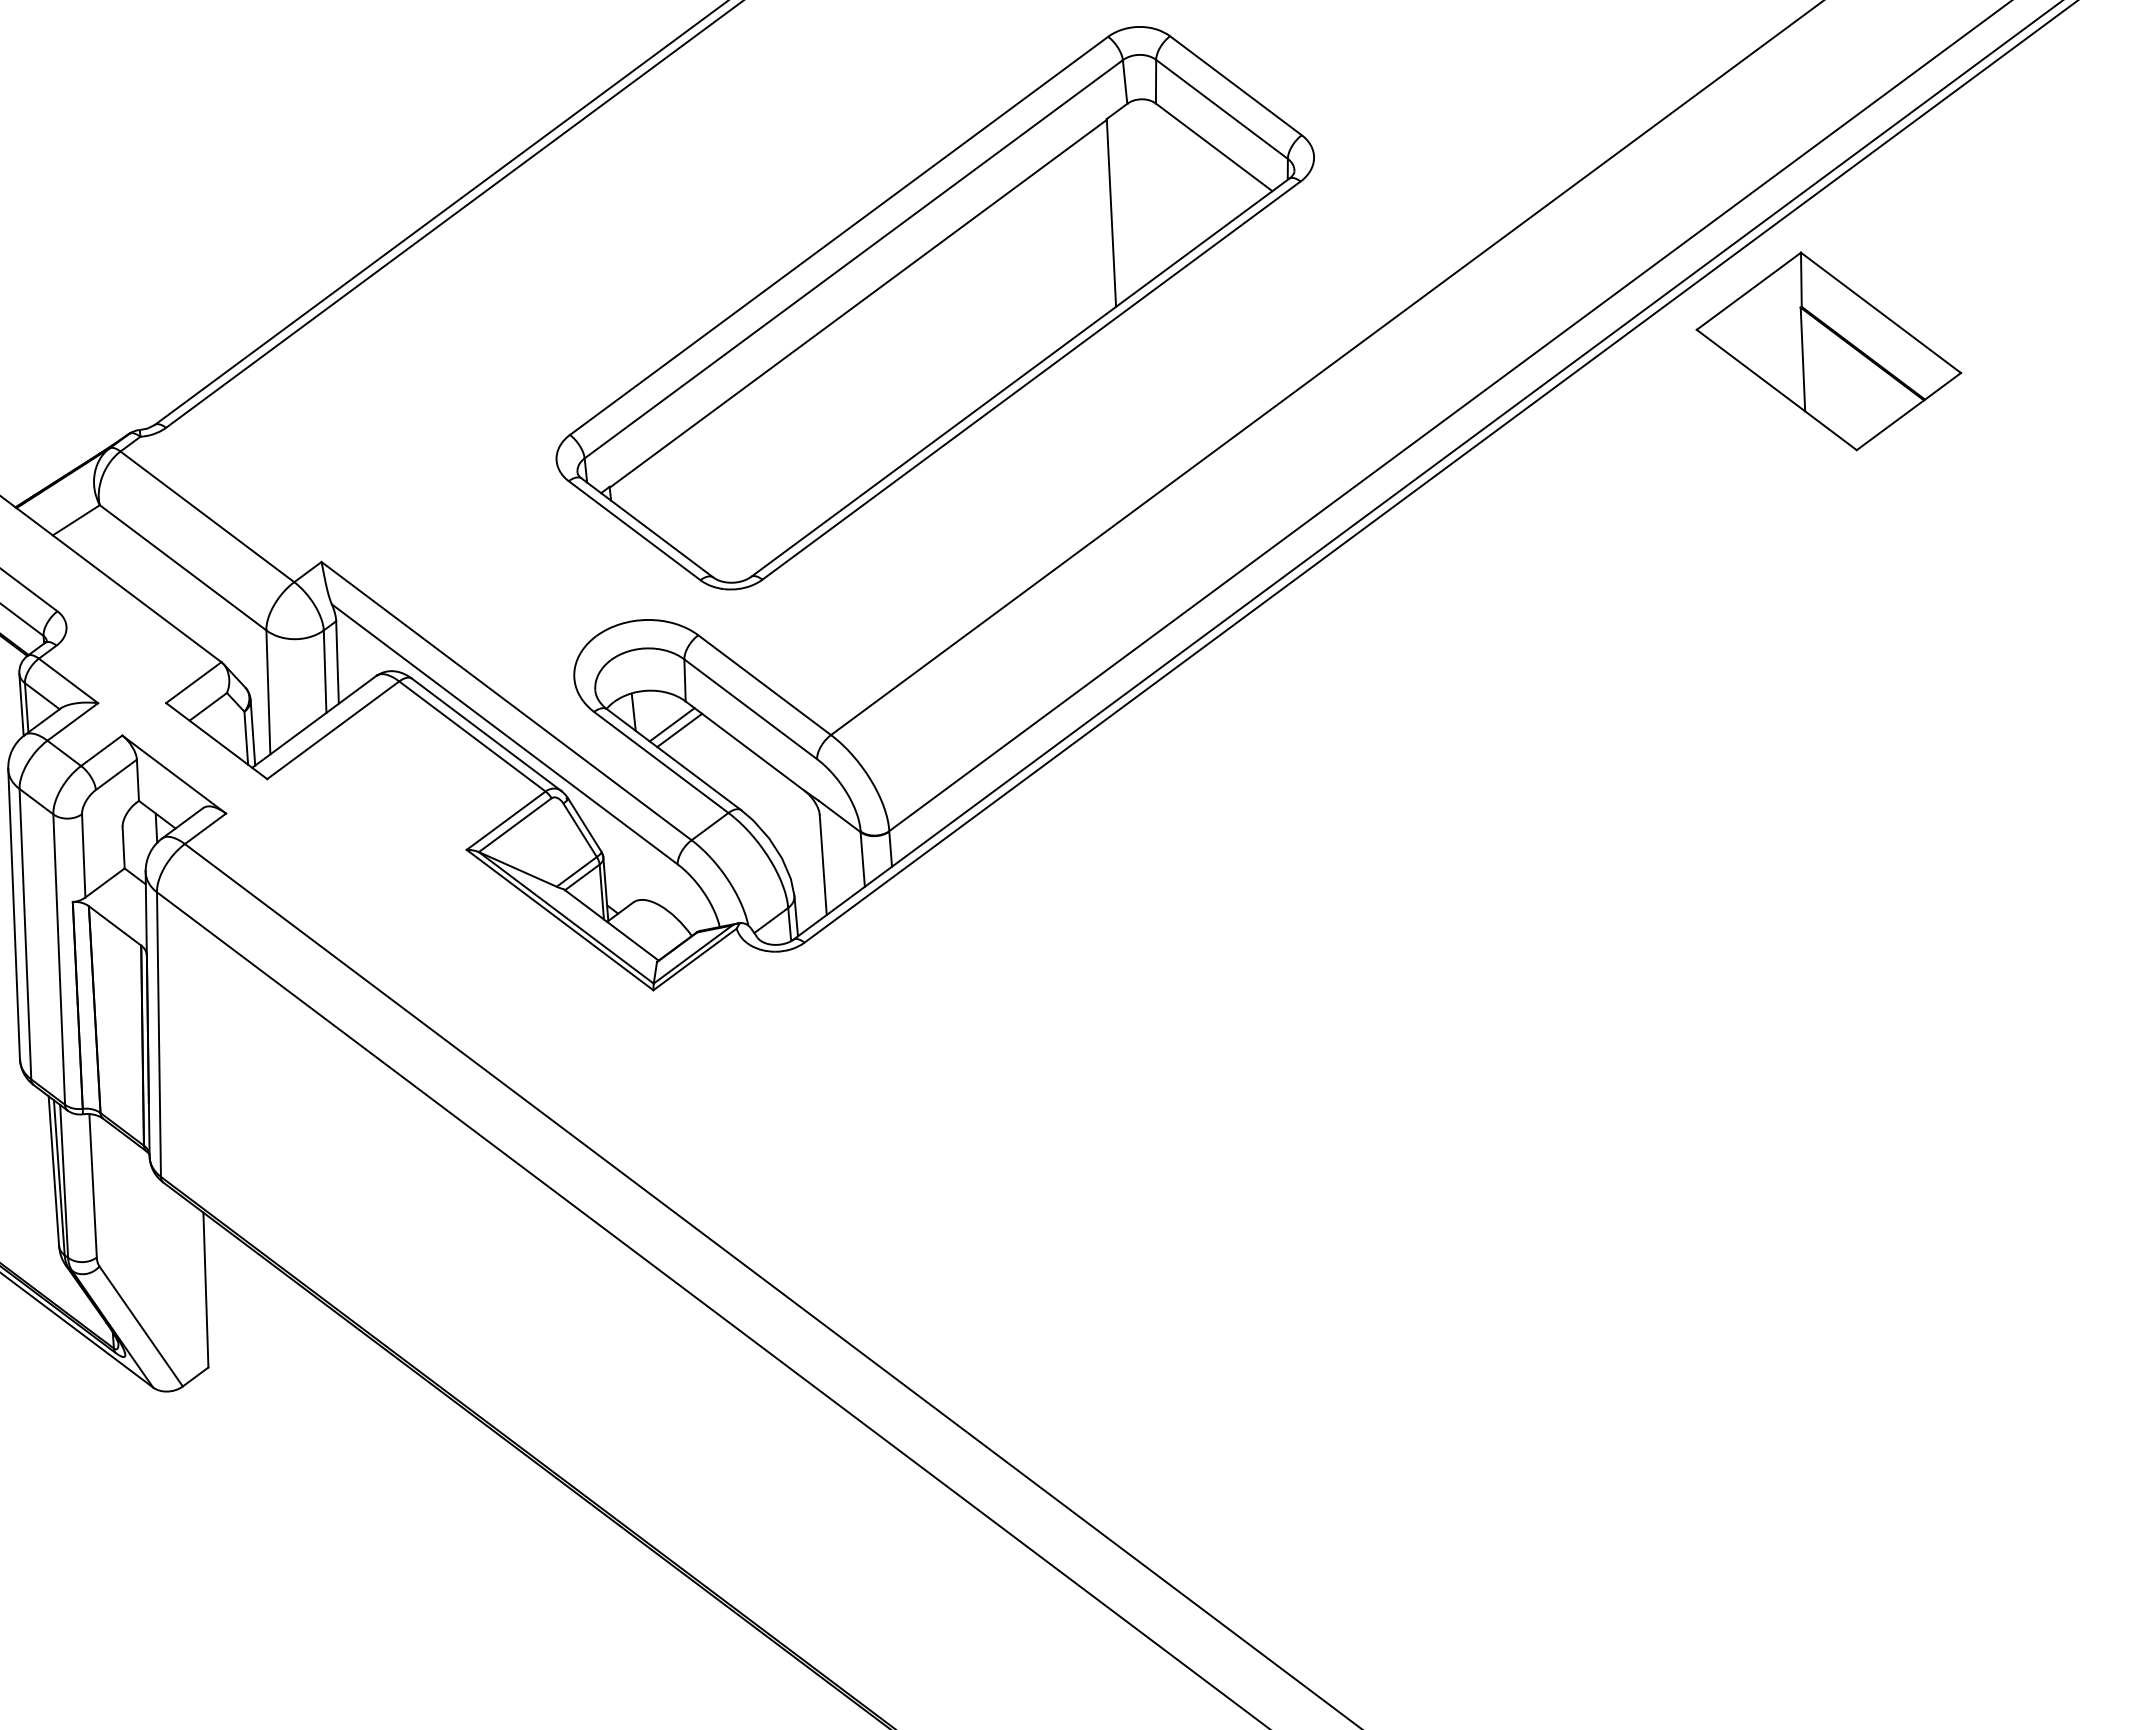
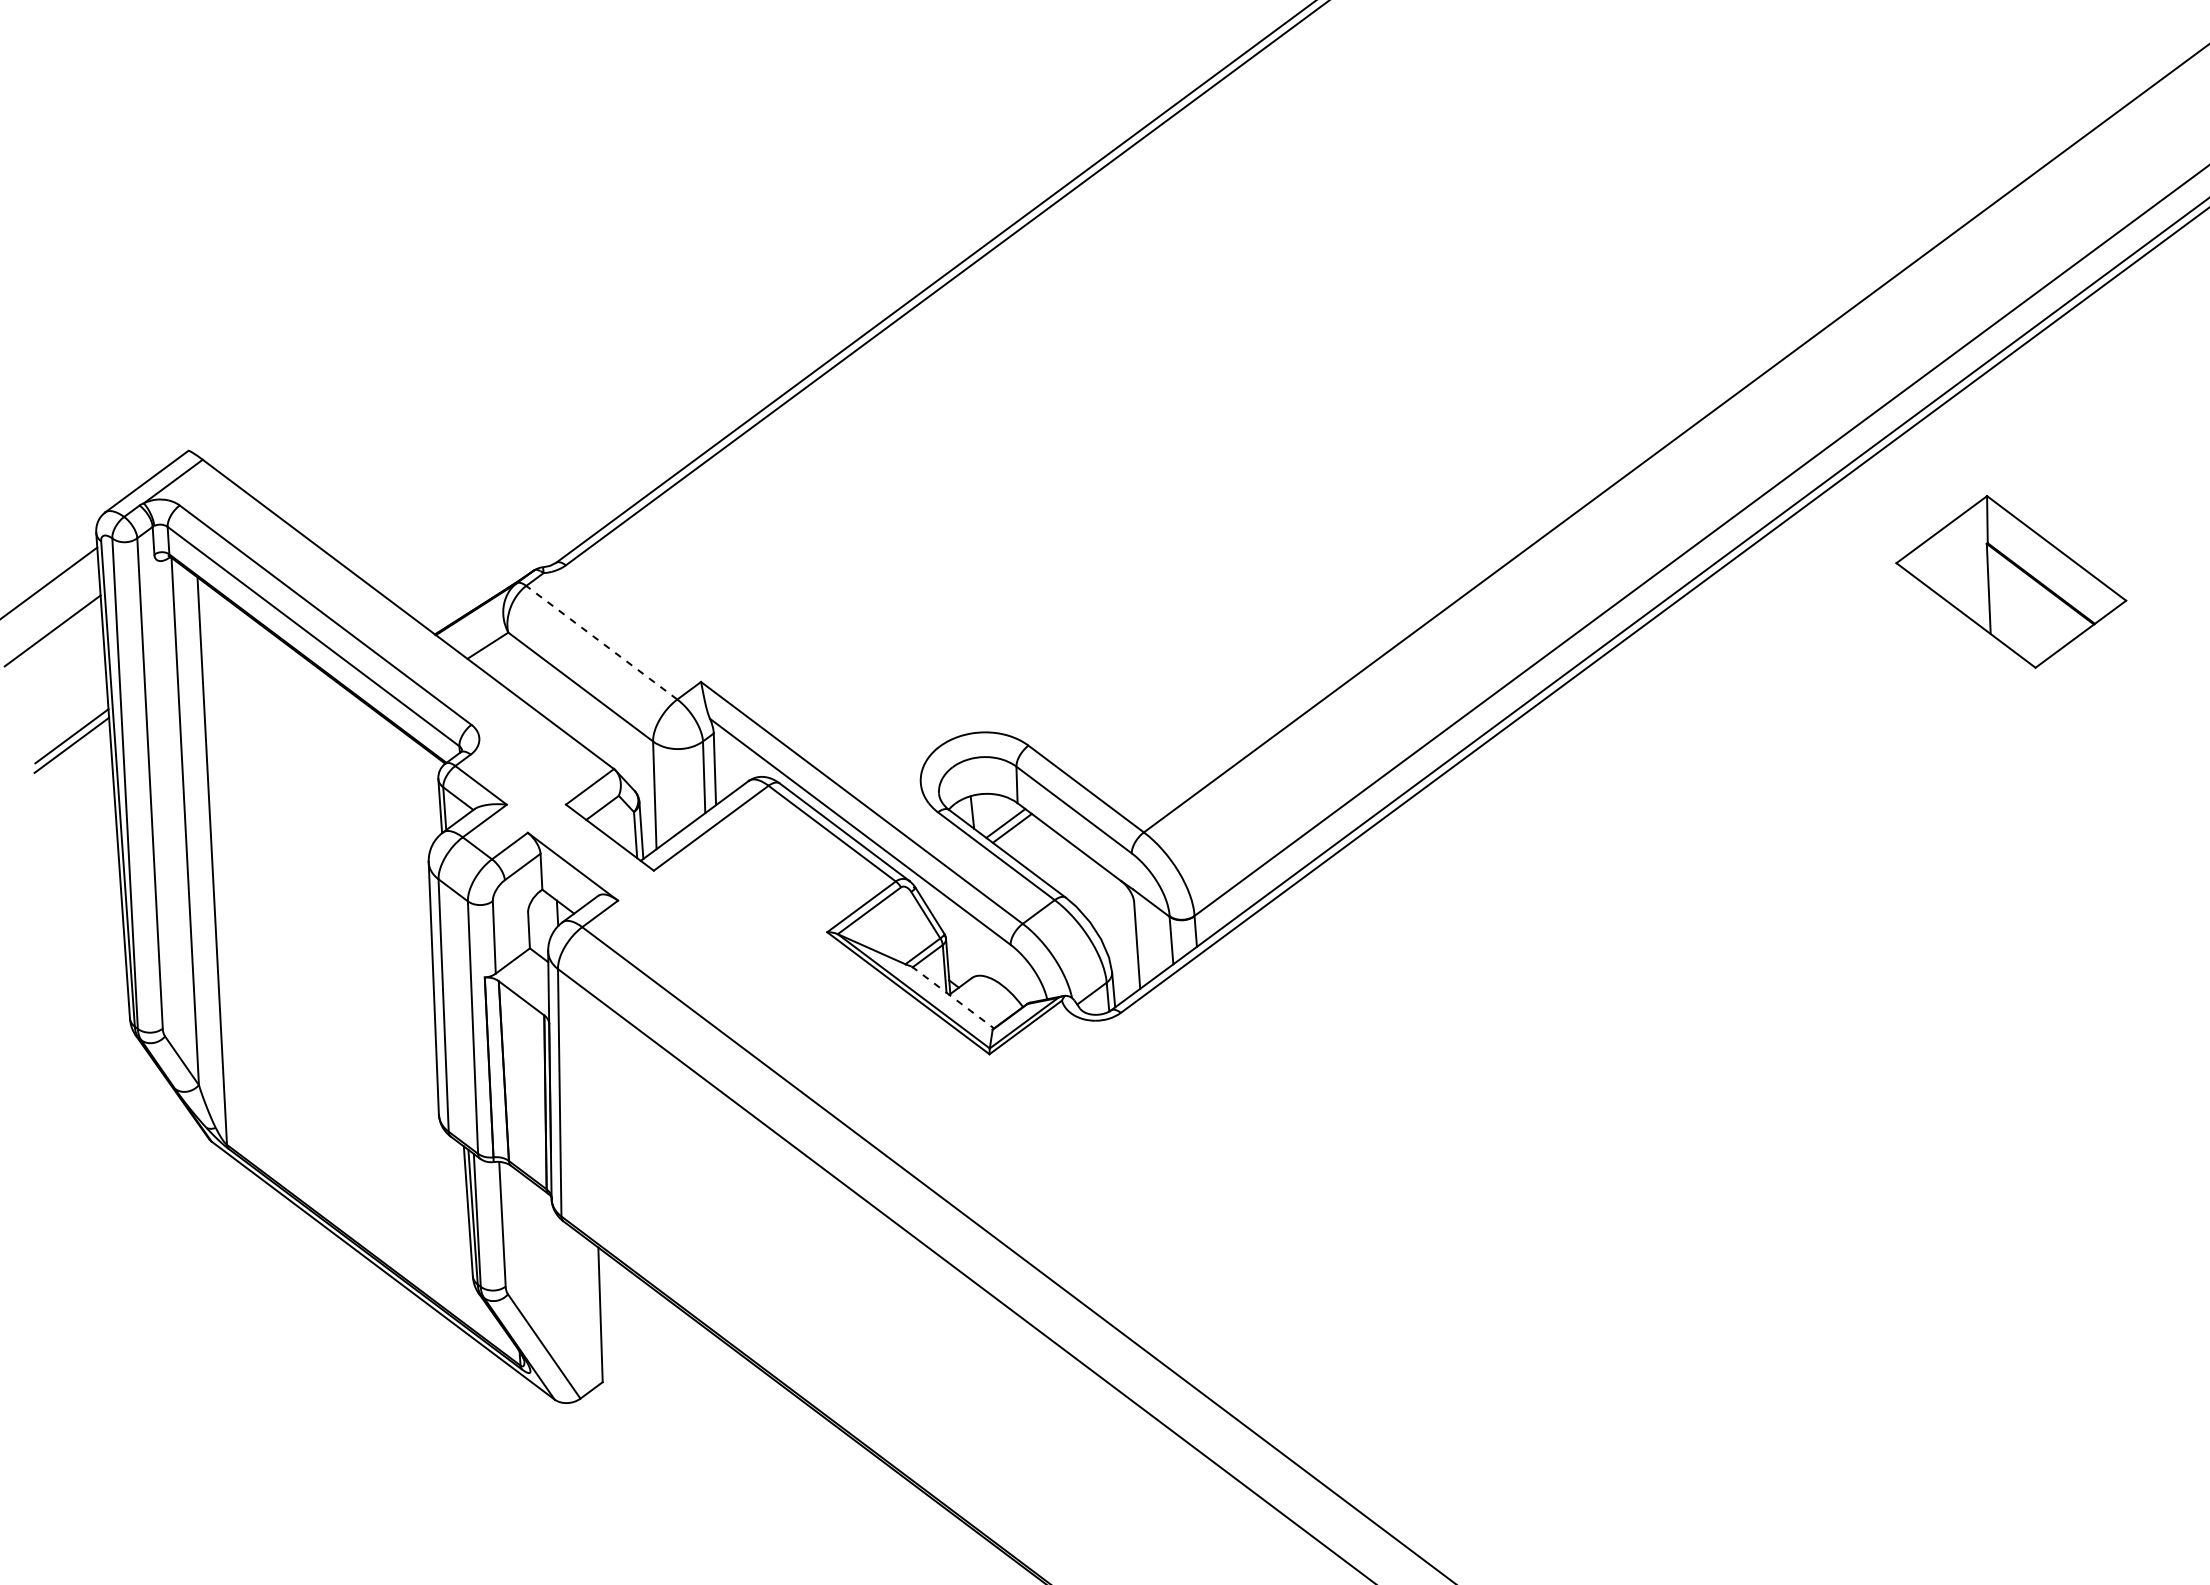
part: (935, 308) -> (1234, 461), removed
part: (1829, 350) -> (2011, 581), moved
line: (207, 516) -> (601, 642), solid -> dashed
line: (610, 924) -> (952, 997), solid -> dashed

